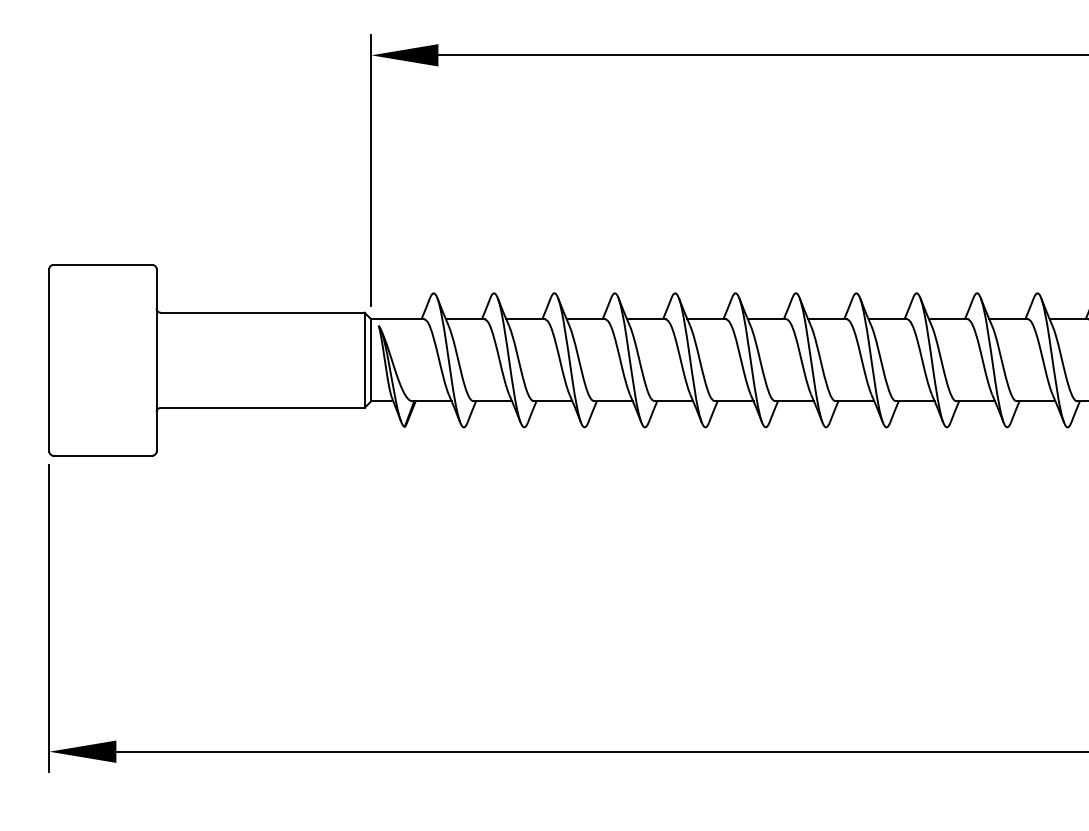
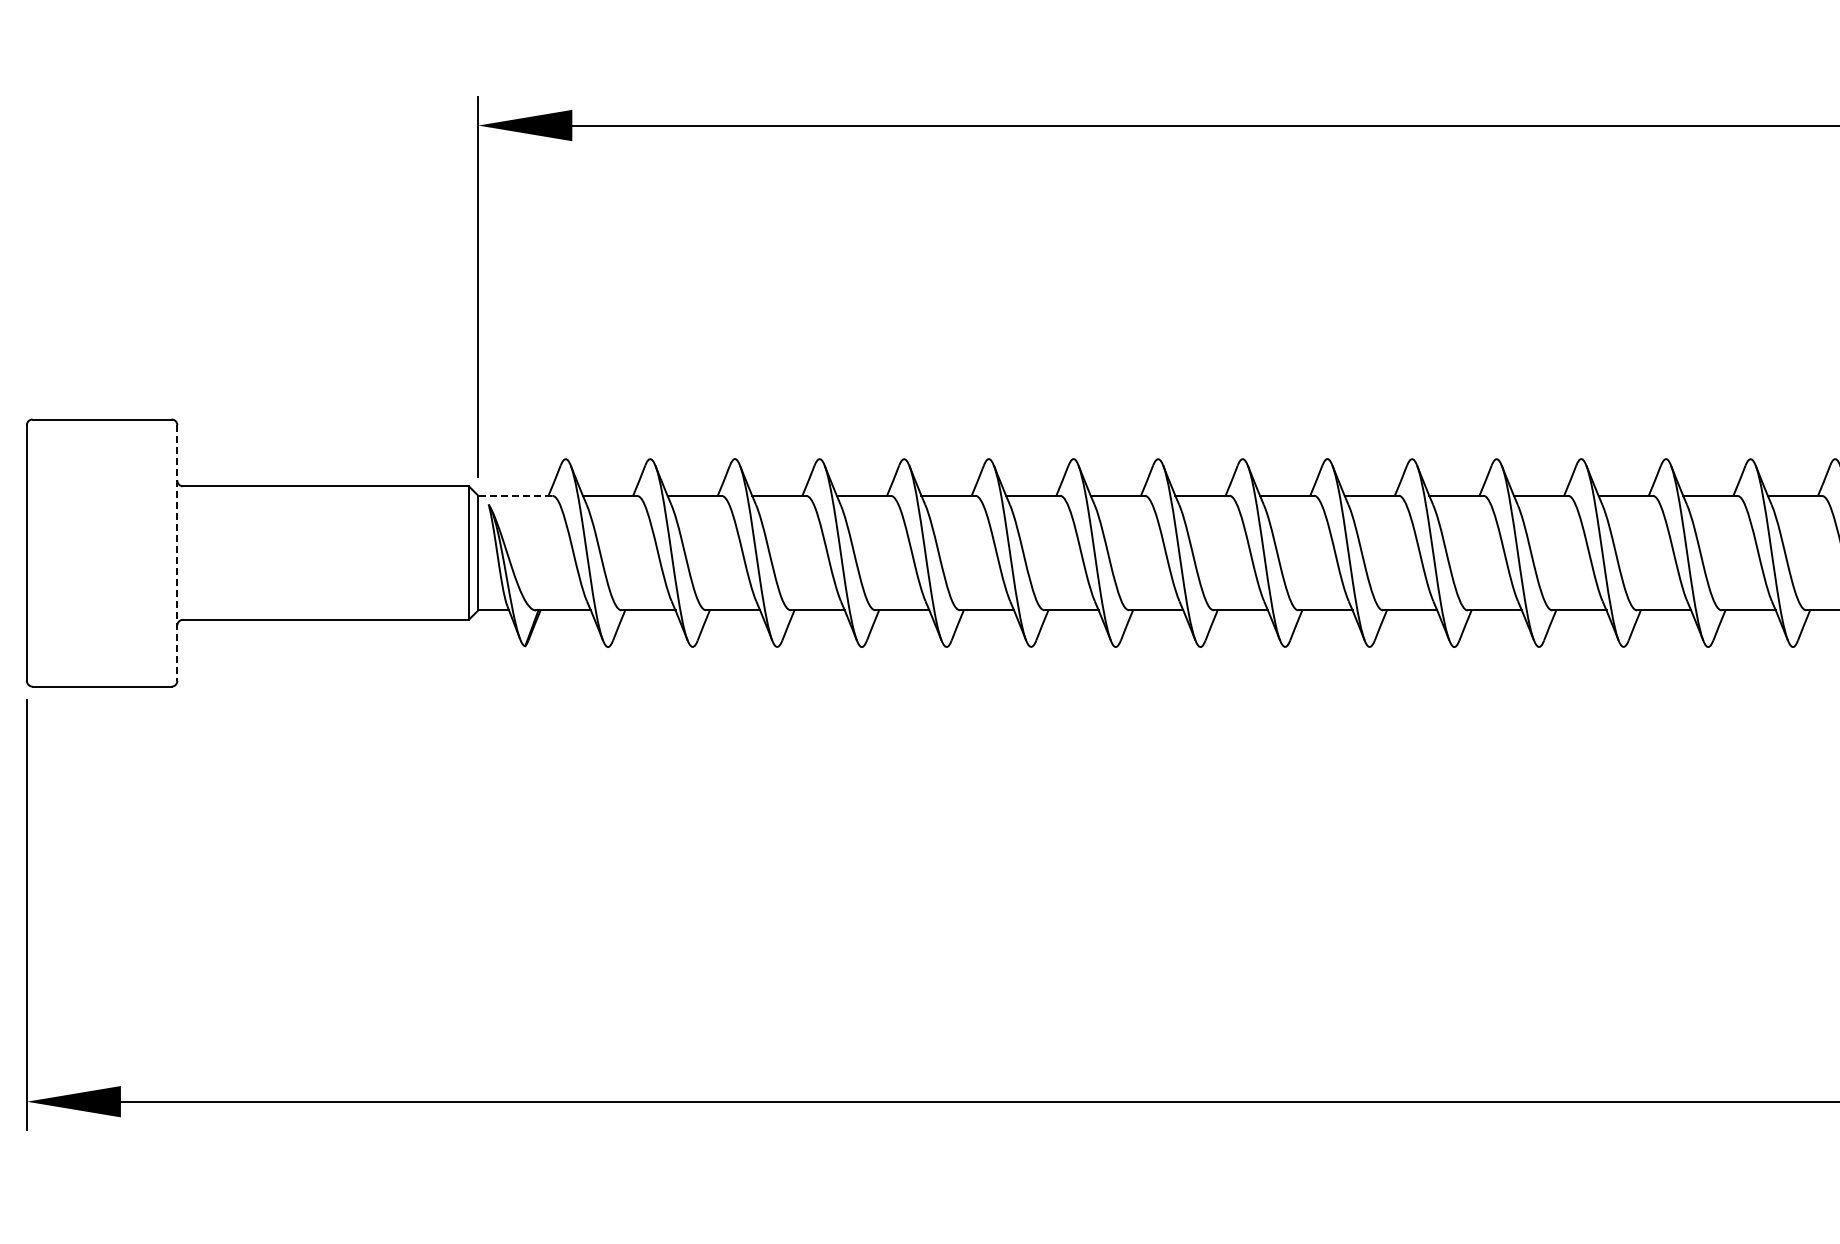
line: (397, 319) -> (514, 495), solid -> dashed
line: (156, 360) -> (177, 553), solid -> dashed

